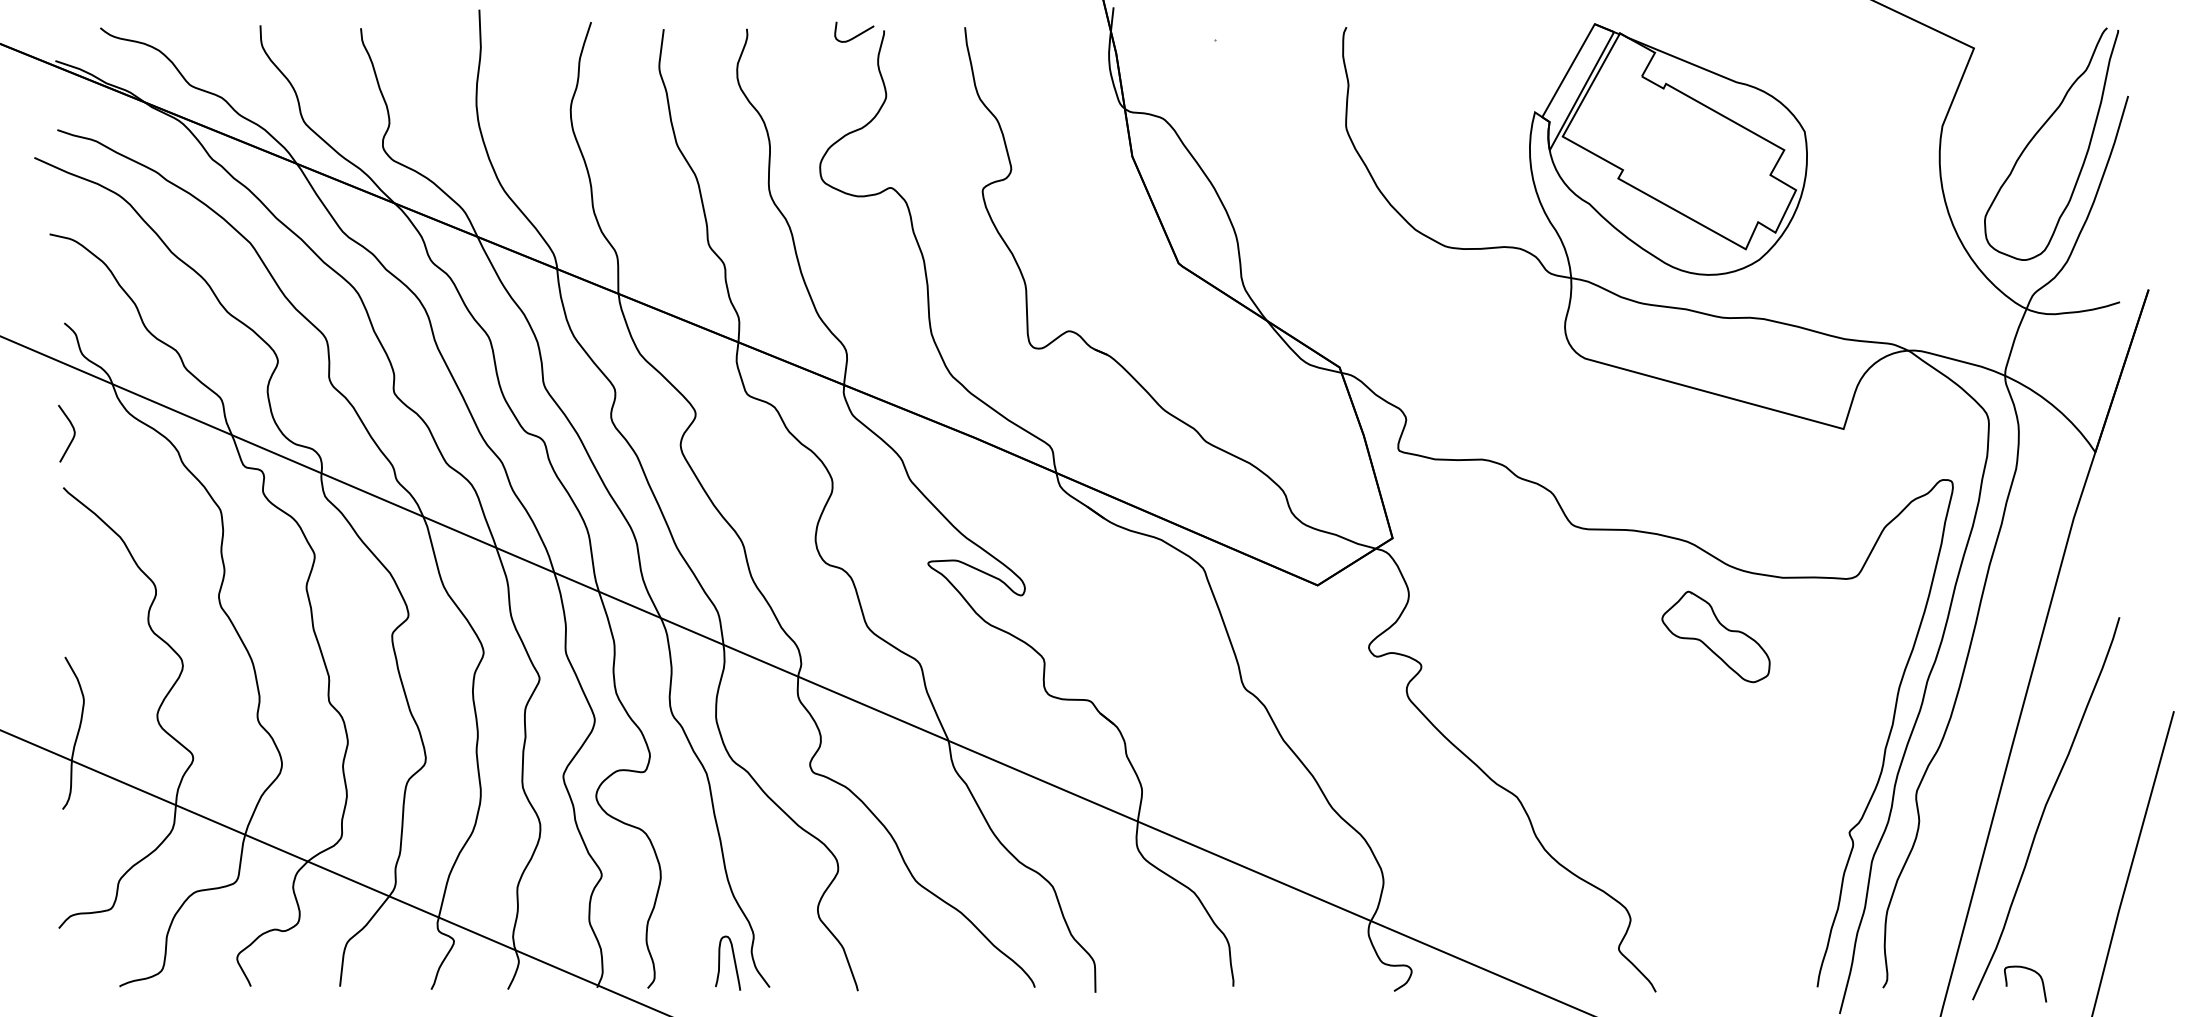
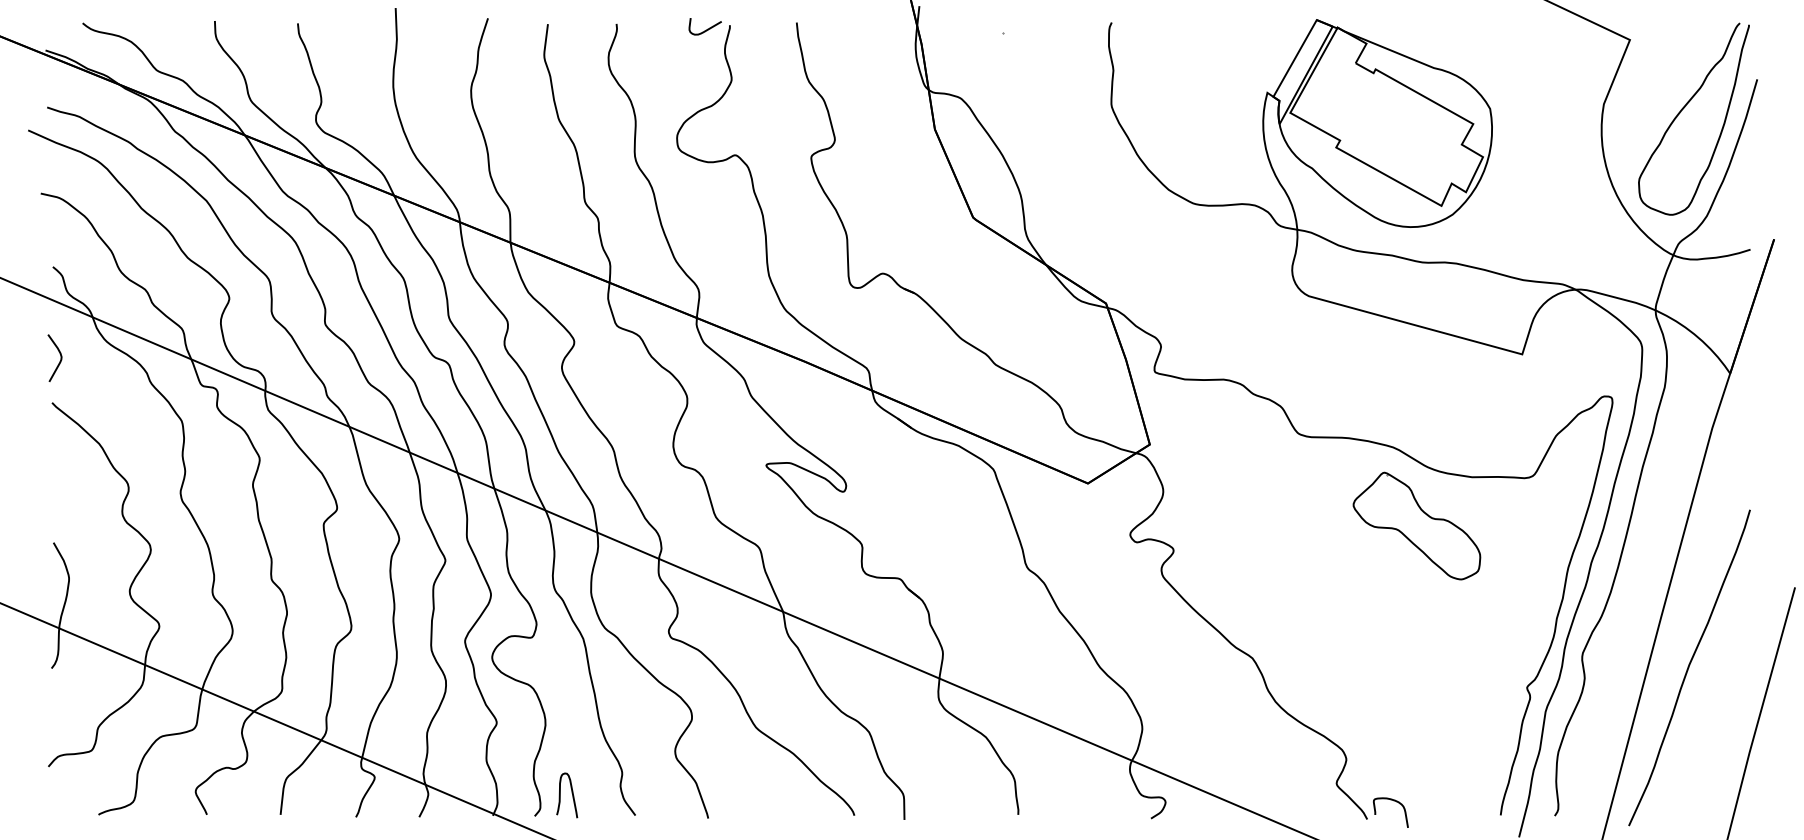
part: (1715, 636) -> (1416, 525), size x1.43
curve: (733, 960) -> (571, 793), moved
curve: (2032, 971) -> (1396, 802), moved

